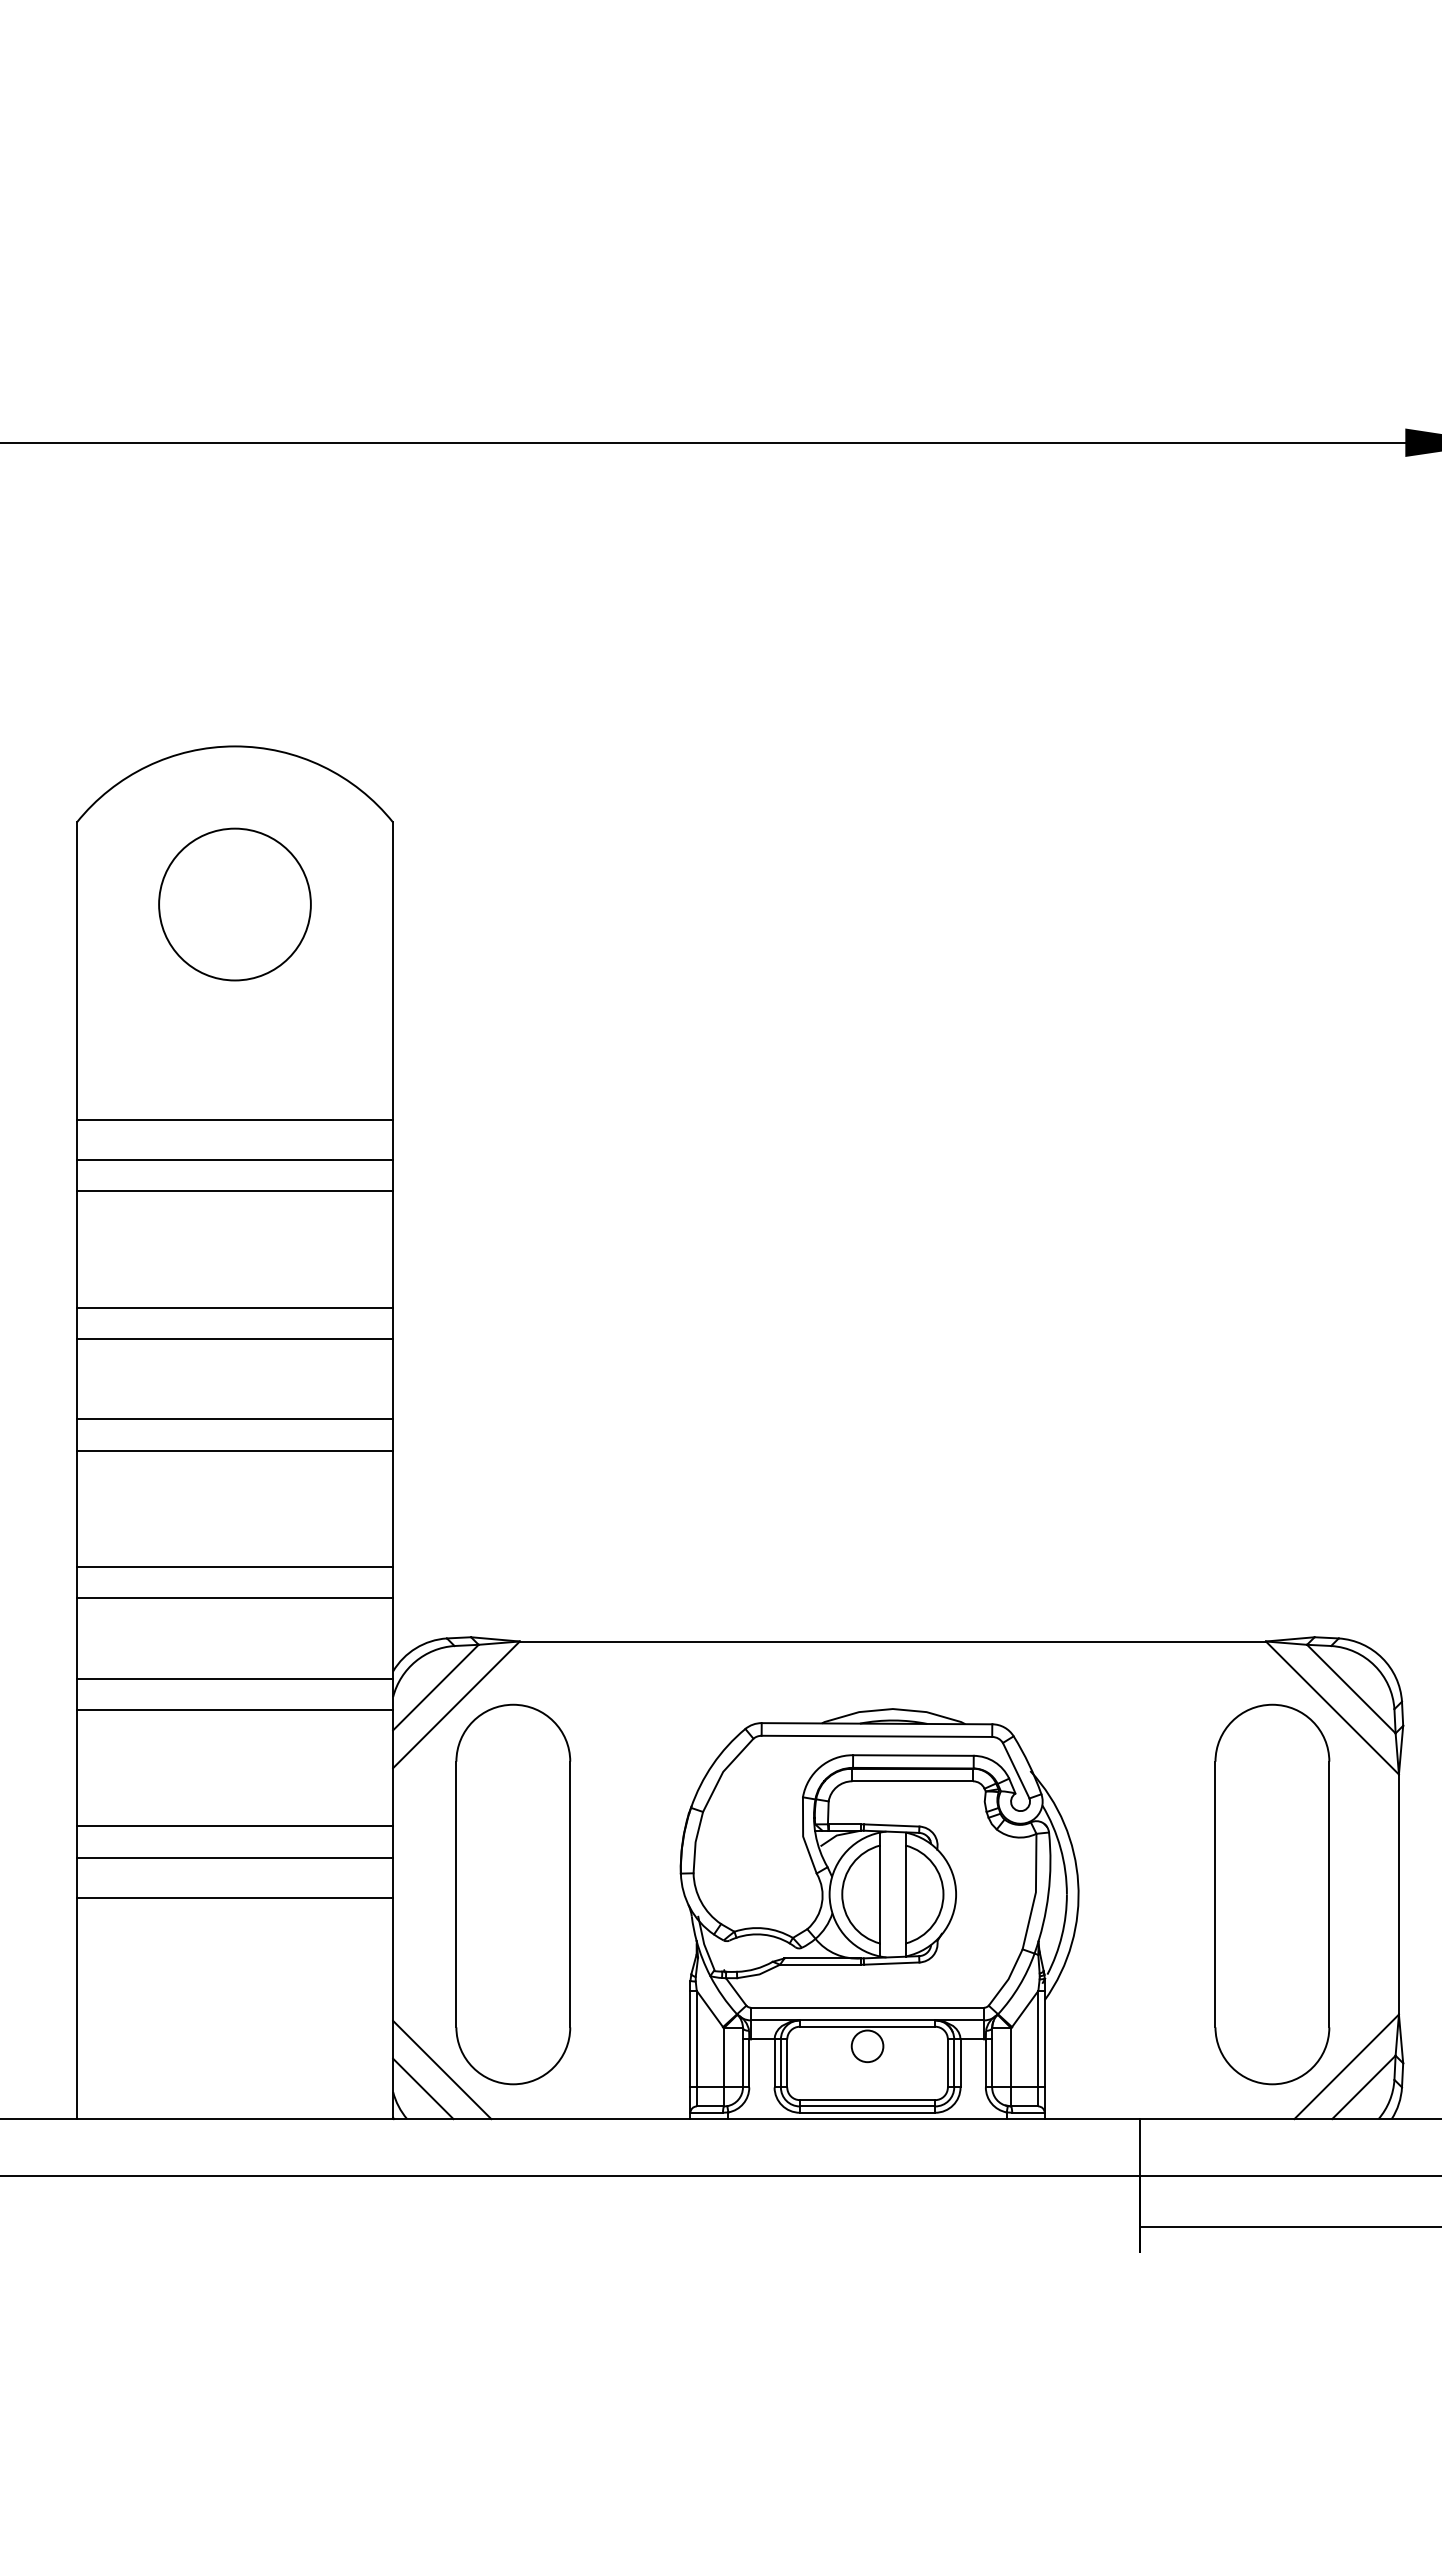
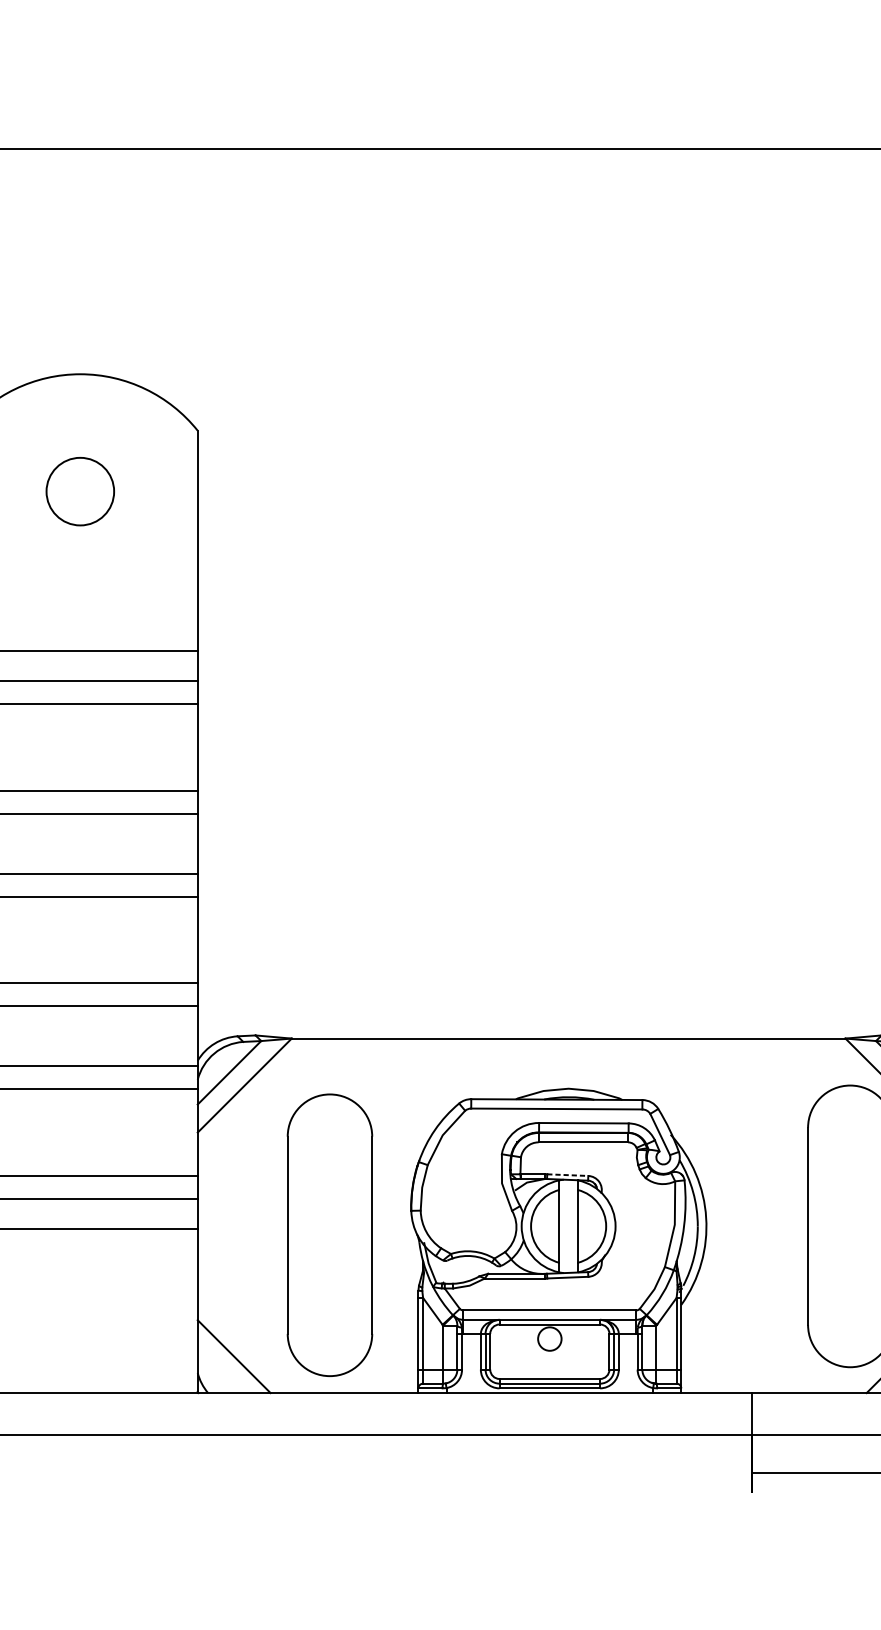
circle: (234, 904) -> (79, 491), size x0.6
line: (891, 1825) -> (567, 1175), solid -> dashed
part: (513, 1894) -> (330, 1235), moved
line: (423, 2088) -> (220, 1370), removed

